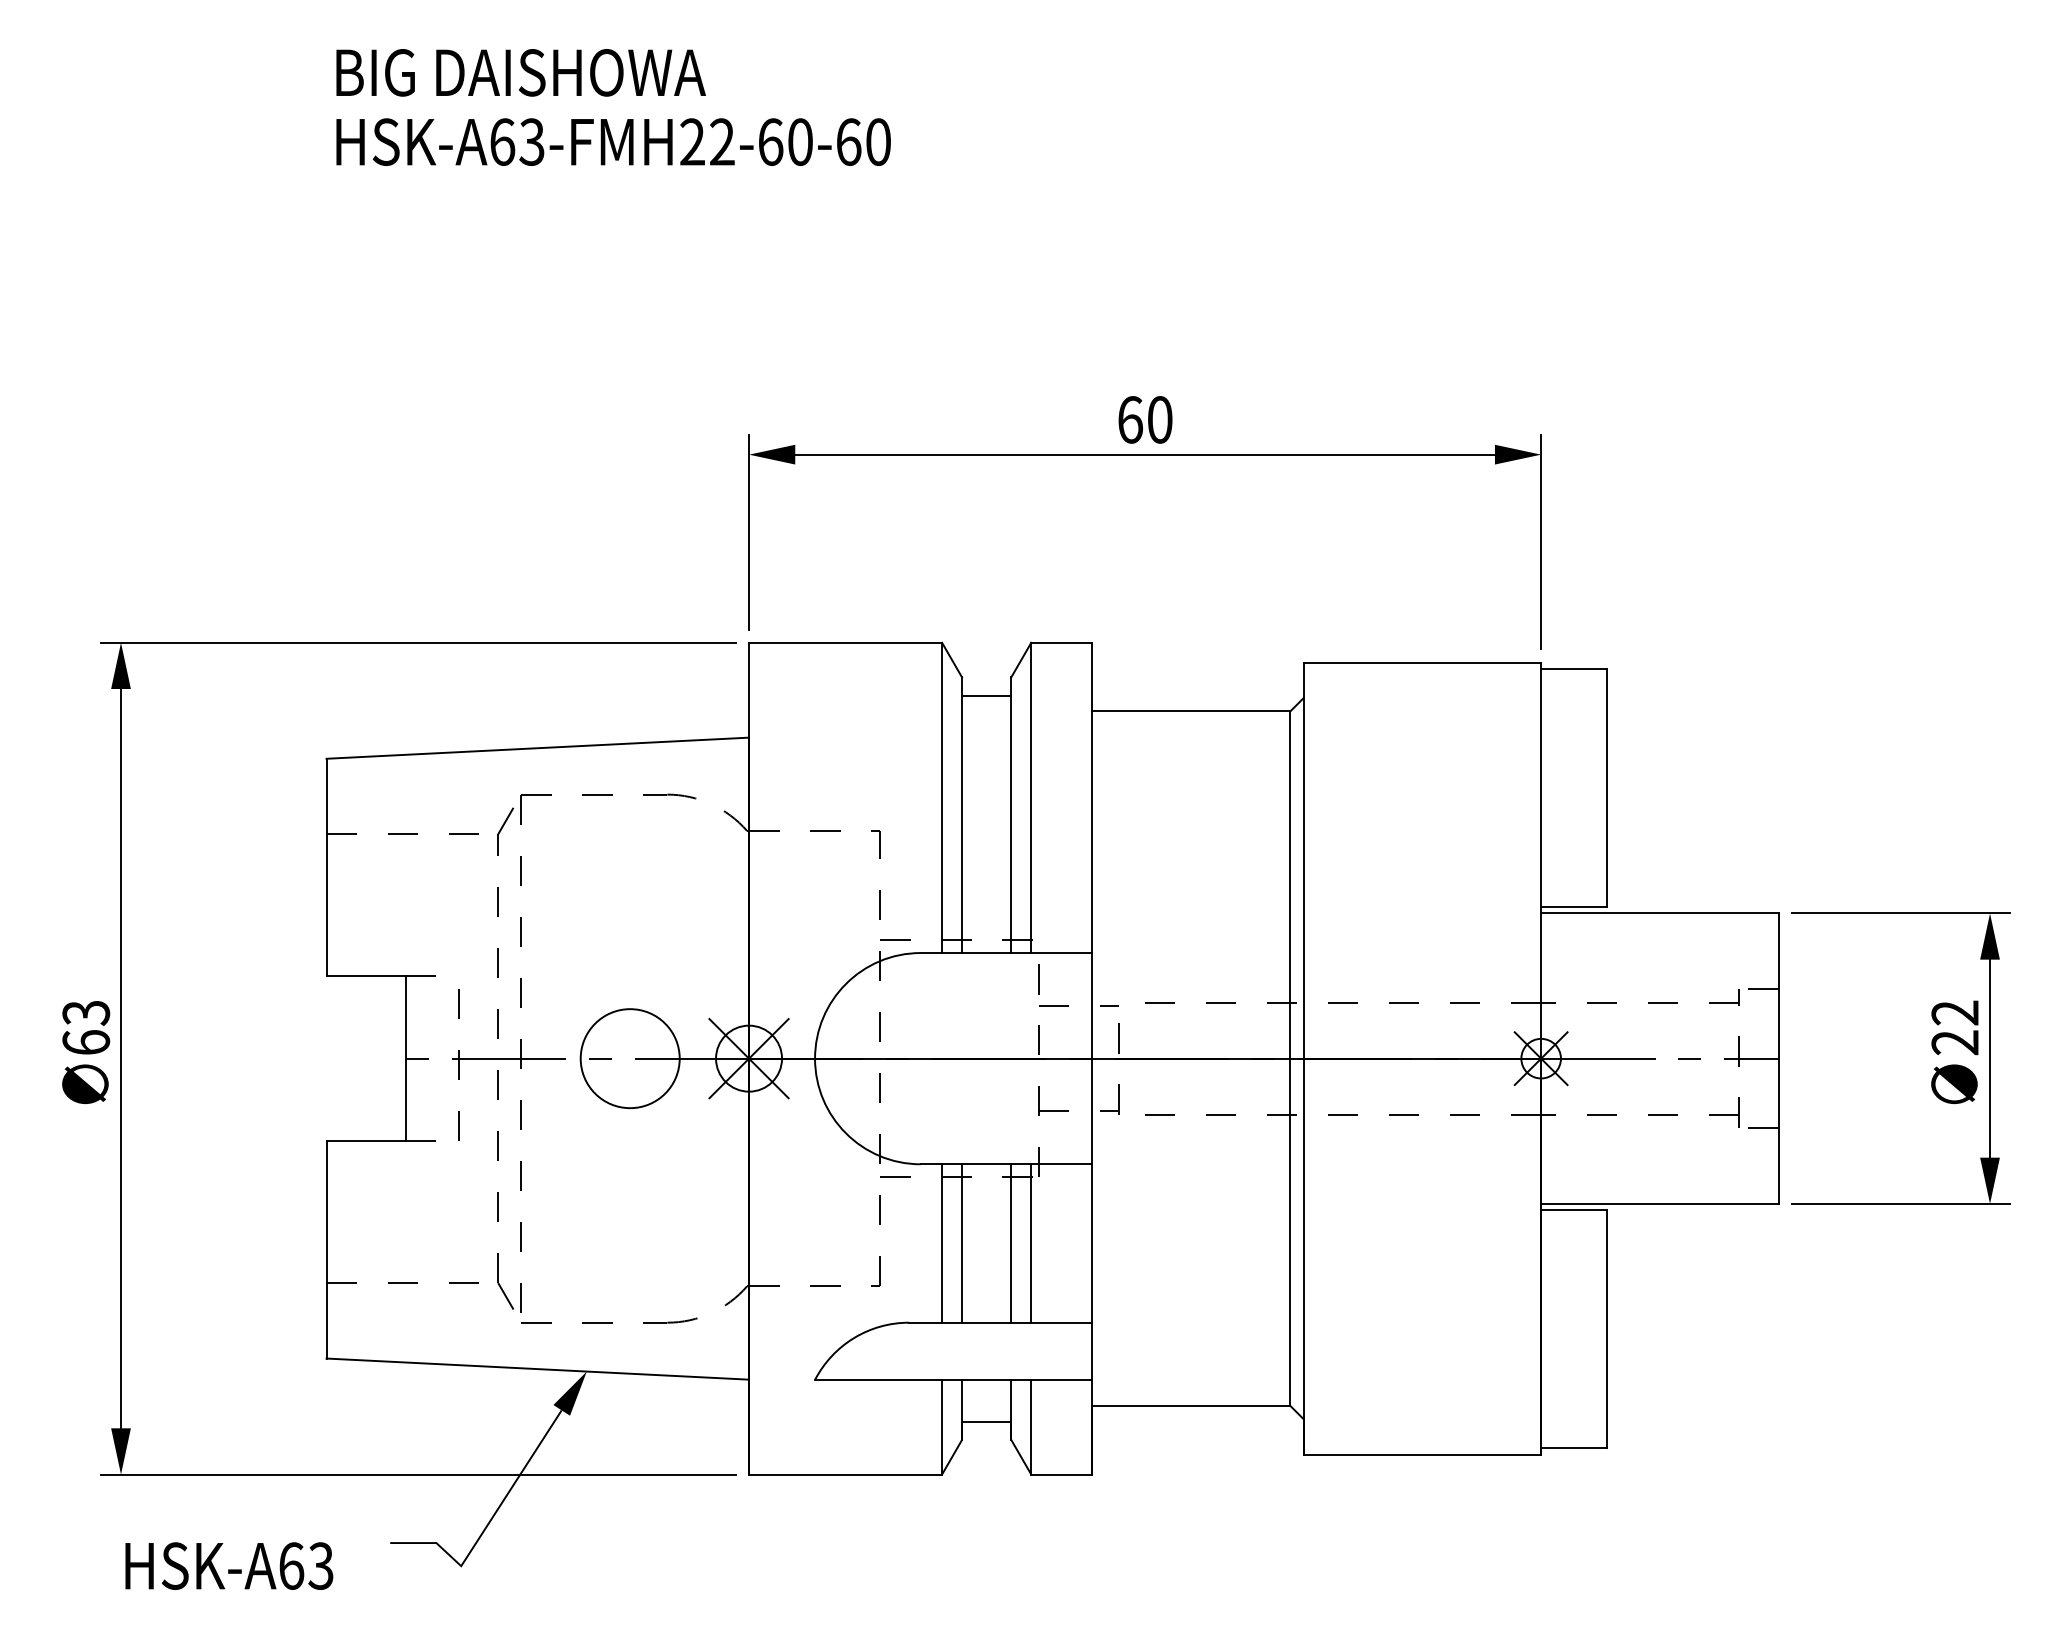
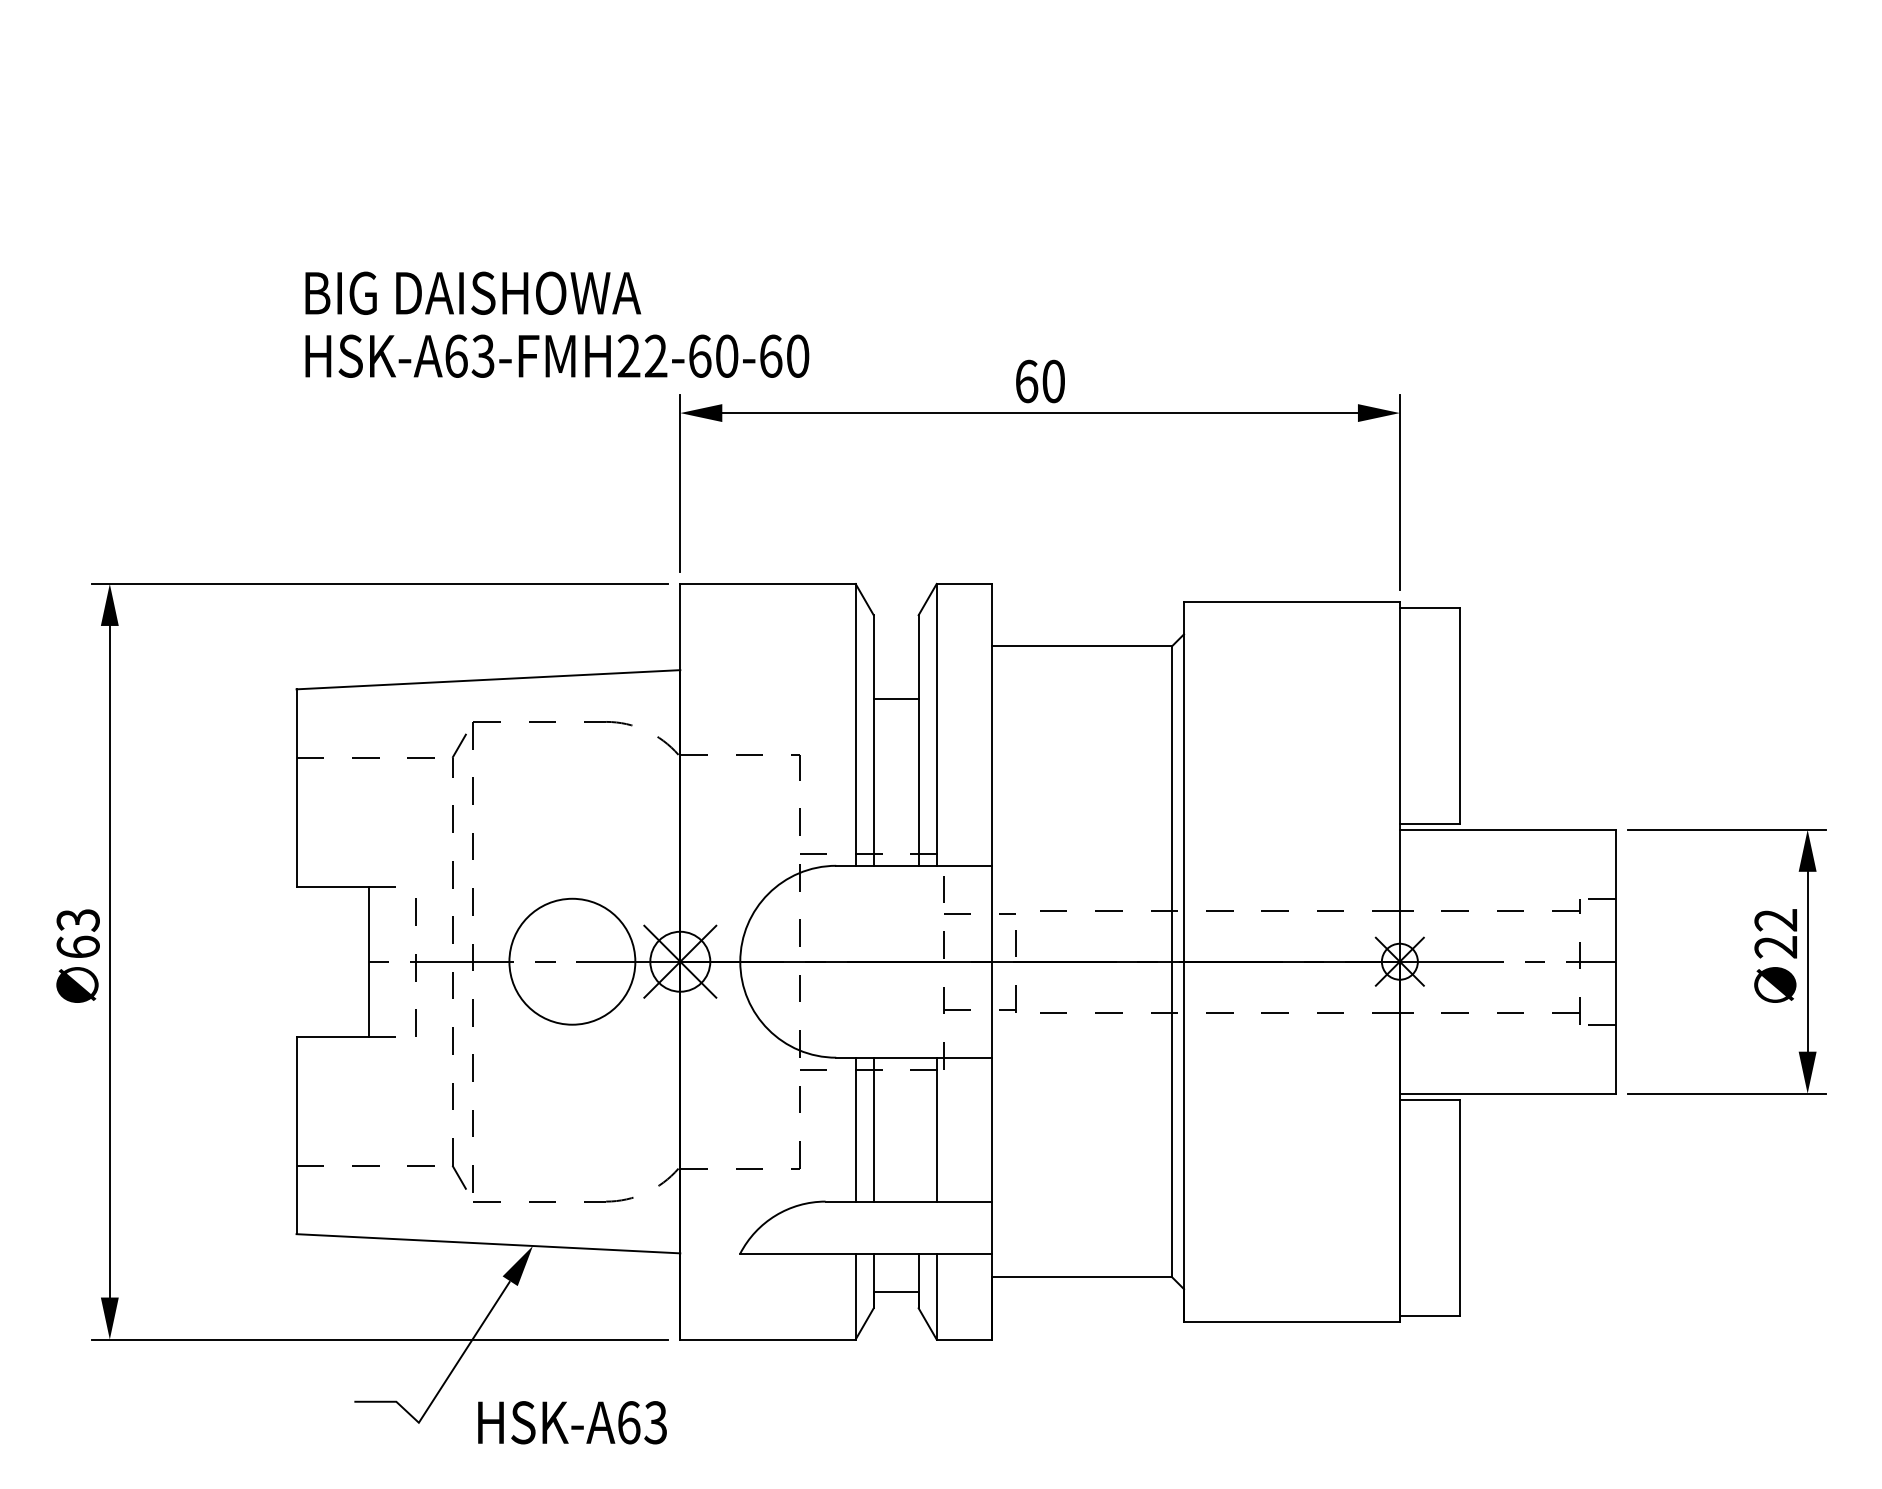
text: (613, 107) -> (557, 324), moved
line: (986, 695) -> (896, 699), moved
circle: (629, 1058) -> (571, 961), size x1.4
line: (1011, 1243) -> (918, 1129), removed
text: (229, 1565) -> (572, 1422), moved

